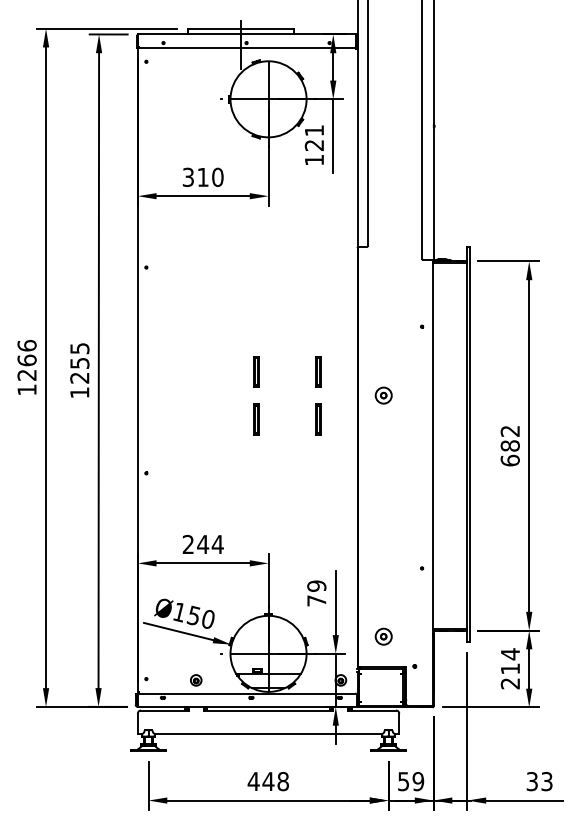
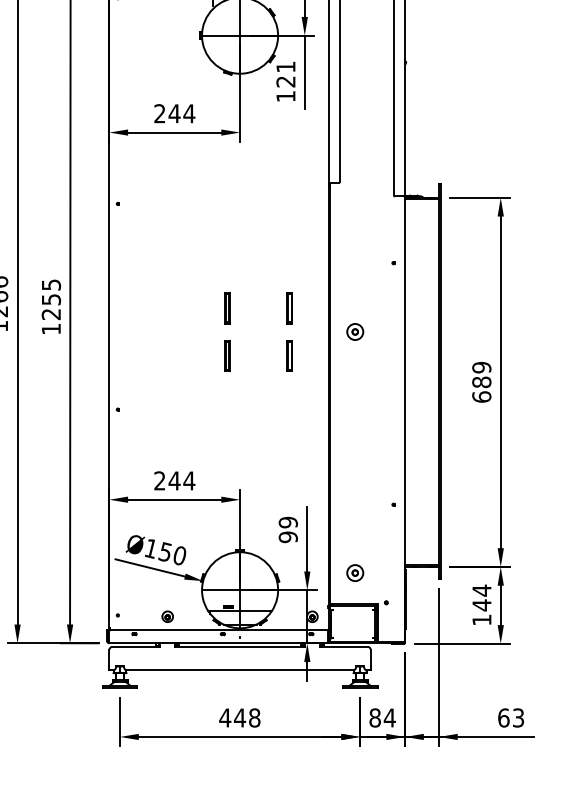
text: (202, 177) -> (174, 113), 310 -> 244
text: (509, 431) -> (481, 367), 682 -> 689
text: (316, 600) -> (288, 536), 79 -> 99
text: (509, 676) -> (481, 612), 214 -> 144
text: (411, 781) -> (383, 717), 59 -> 84
text: (532, 781) -> (504, 717), 33 -> 63

